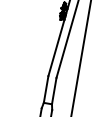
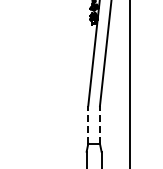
line: (46, 89) -> (88, 124), solid -> dashed
line: (53, 91) -> (99, 125), solid -> dashed

